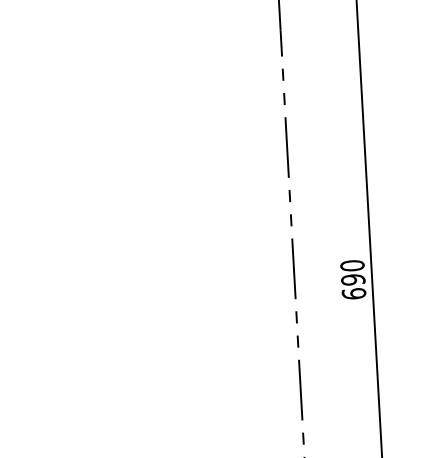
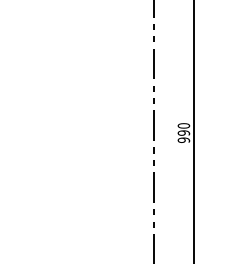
text: (353, 292) -> (183, 139), 690 -> 990

